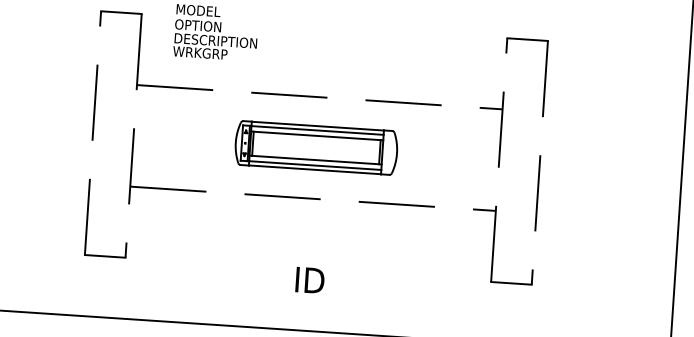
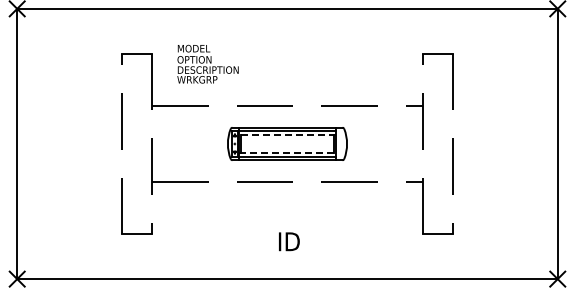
line: (317, 136) -> (287, 135), solid -> dashed
line: (315, 159) -> (287, 152), solid -> dashed

